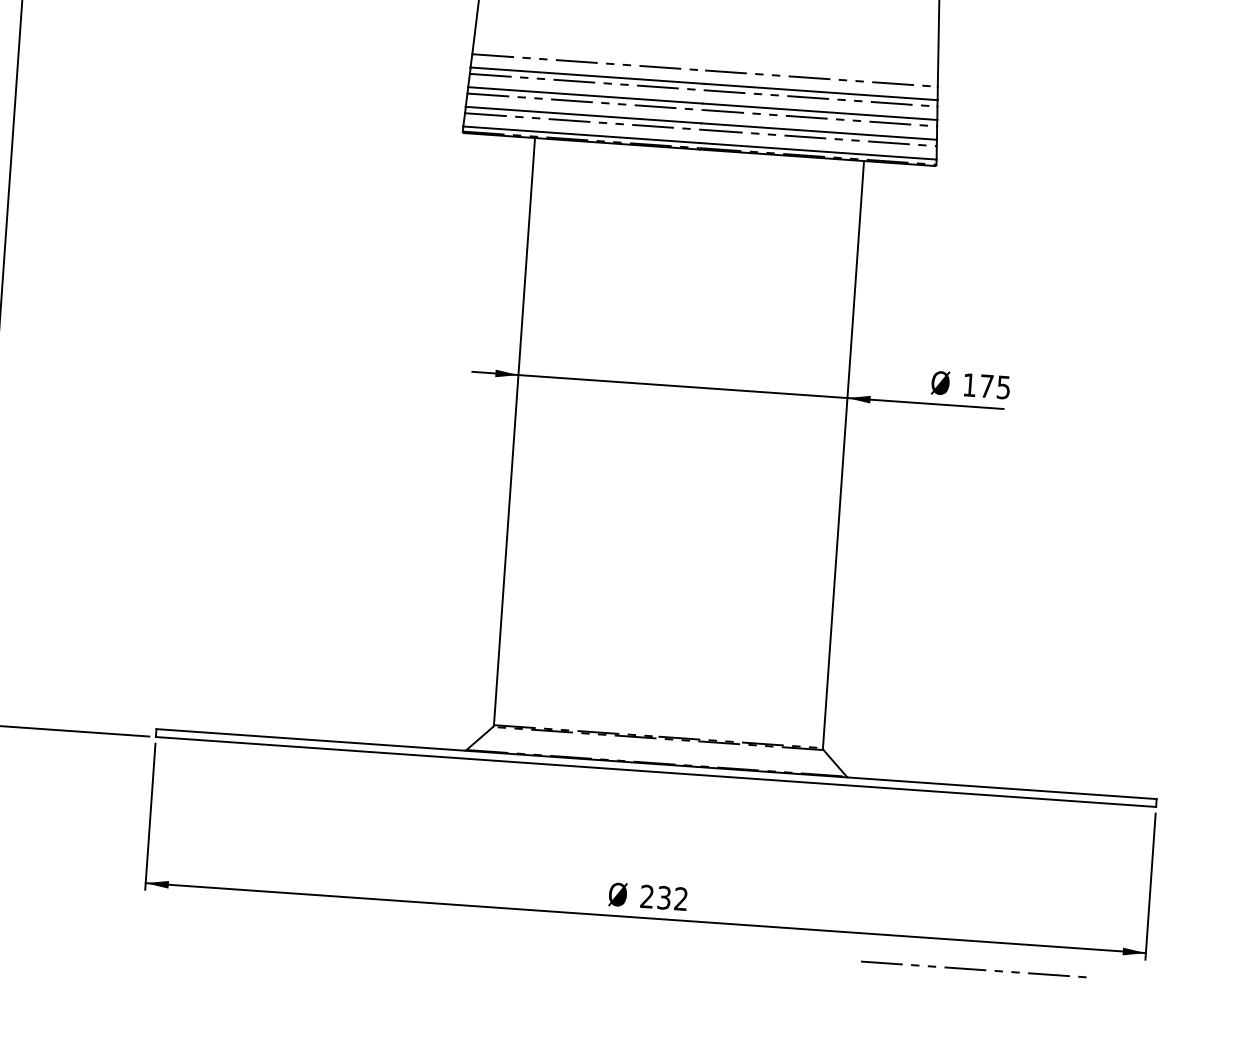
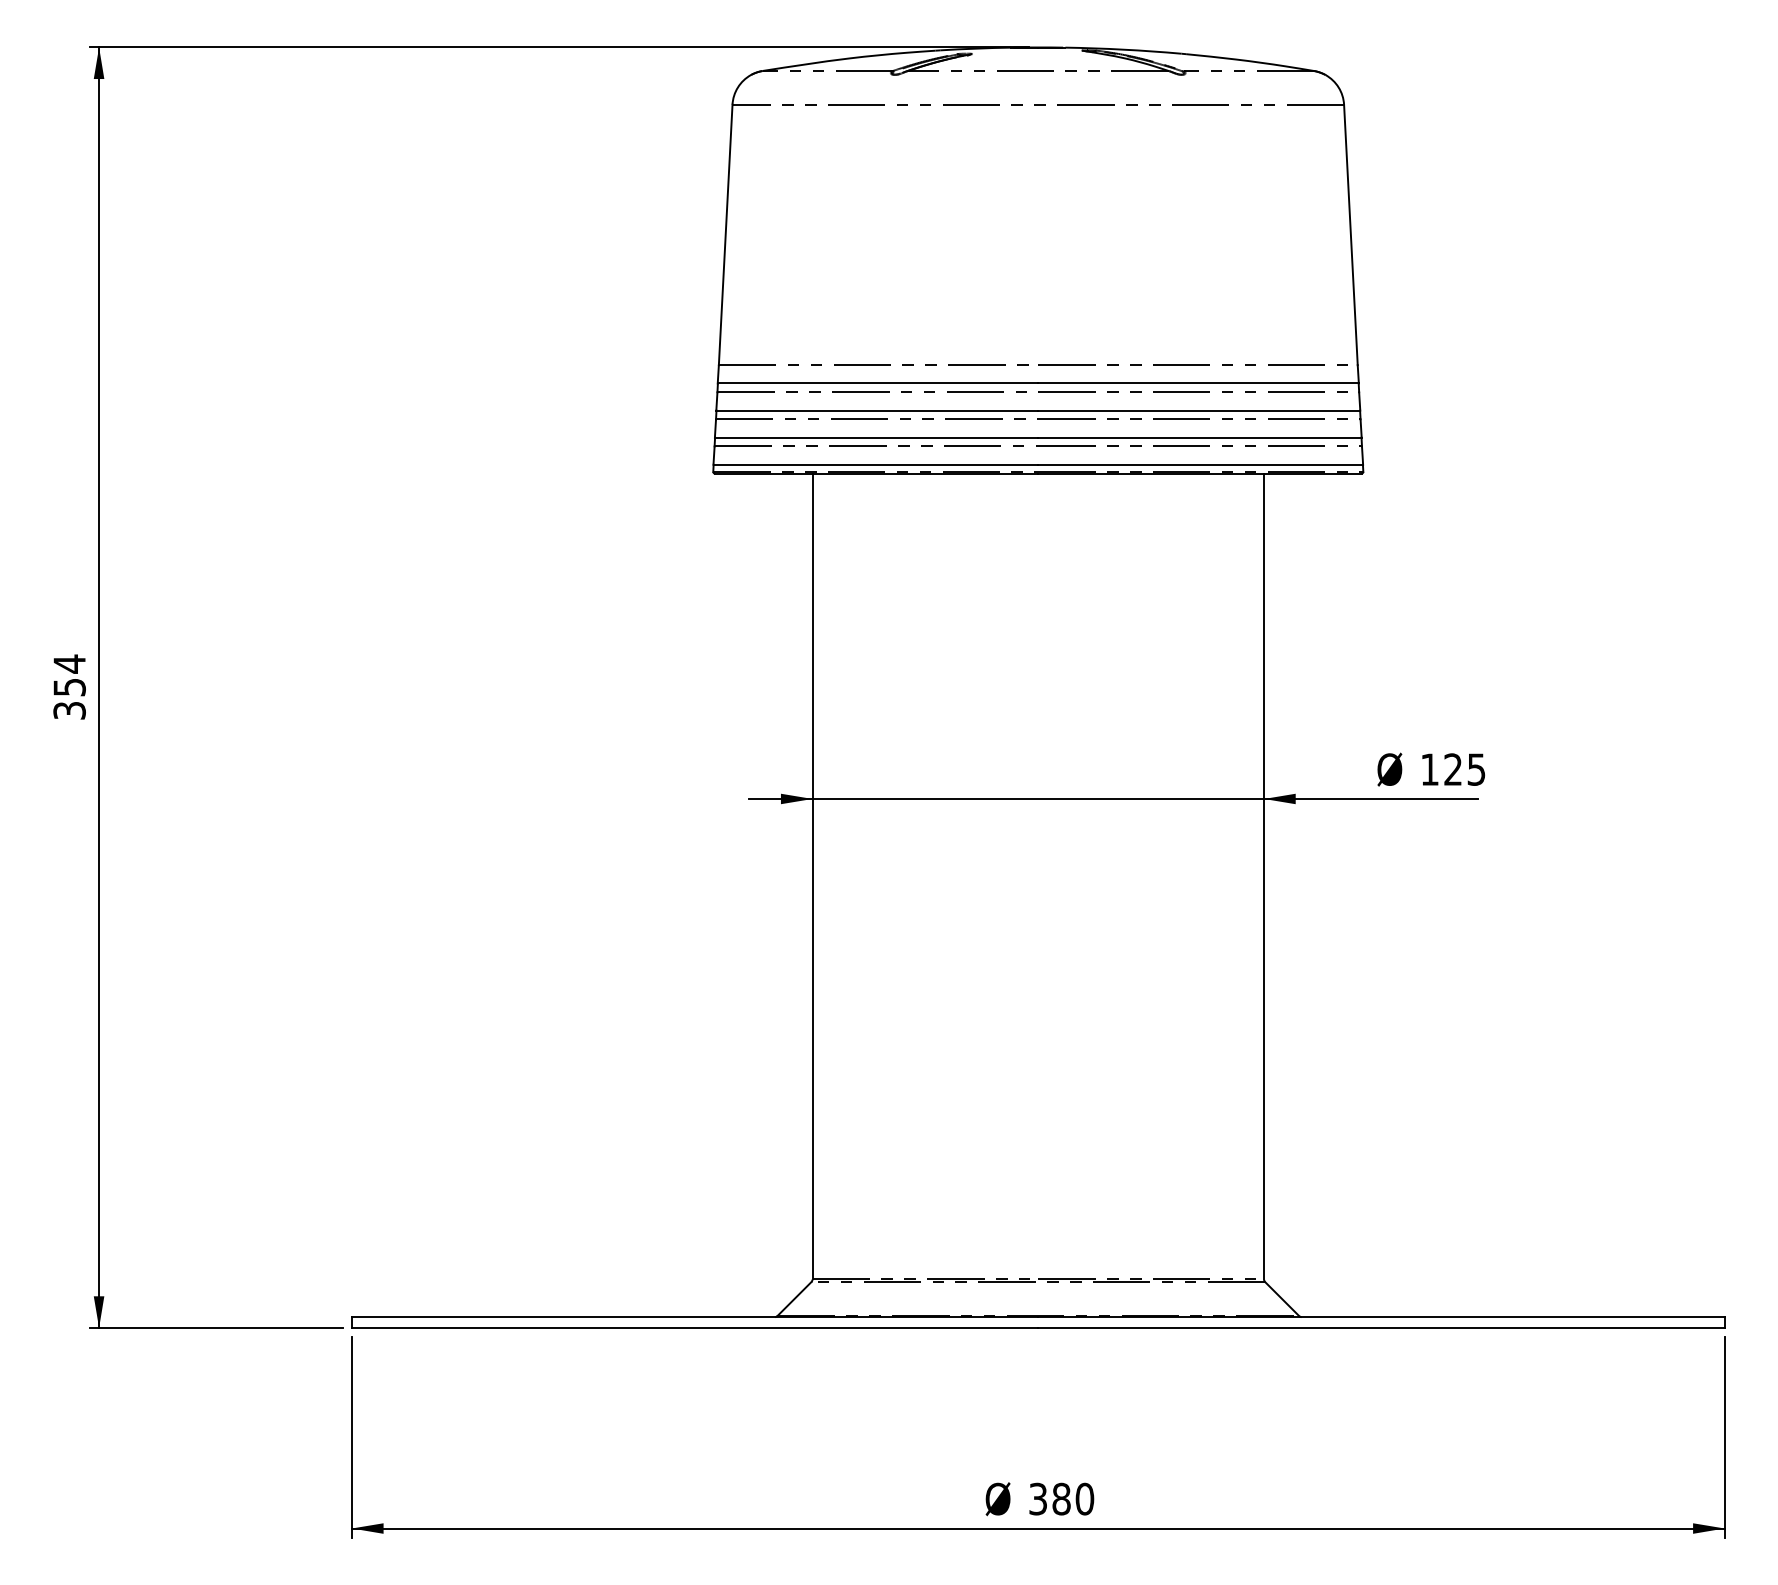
text: (986, 386) -> (1452, 769), 175 -> 125
text: (664, 897) -> (1061, 1498), 232 -> 380
line: (973, 968) -> (1490, 1566), removed

